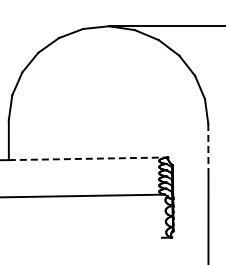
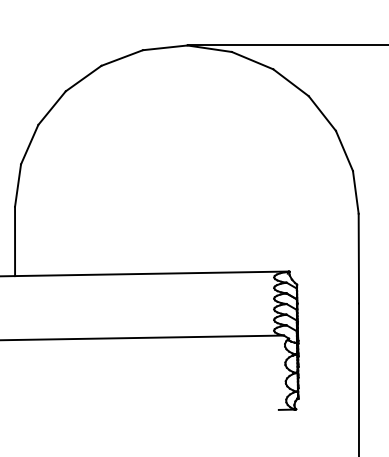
line: (208, 150) -> (359, 259), dashed -> solid
line: (88, 158) -> (152, 273), dashed -> solid

